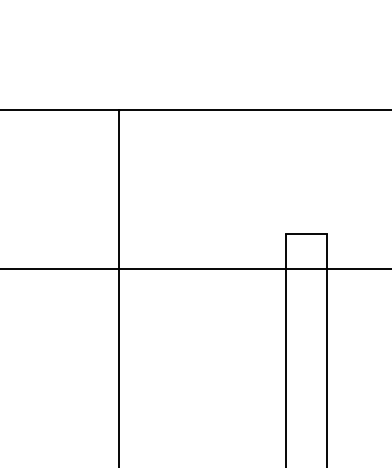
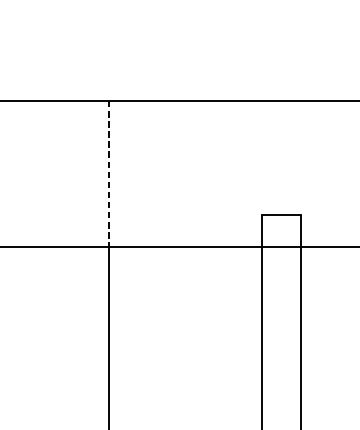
line: (119, 189) -> (109, 174), solid -> dashed

